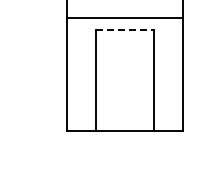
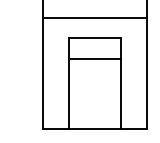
line: (124, 18) -> (94, 17), moved
line: (125, 29) -> (95, 38), dashed -> solid
line: (124, 52) -> (94, 58), added

